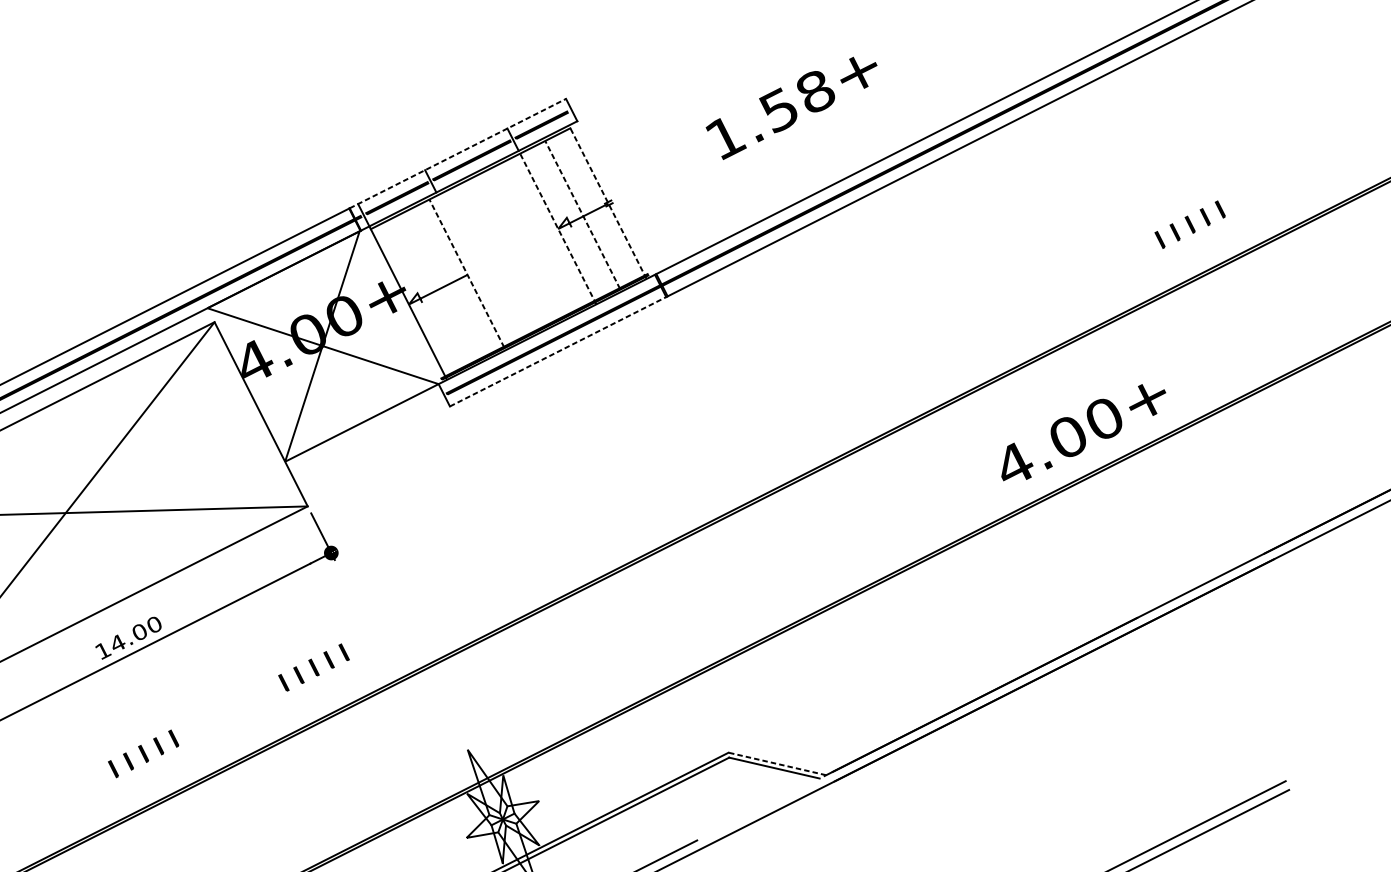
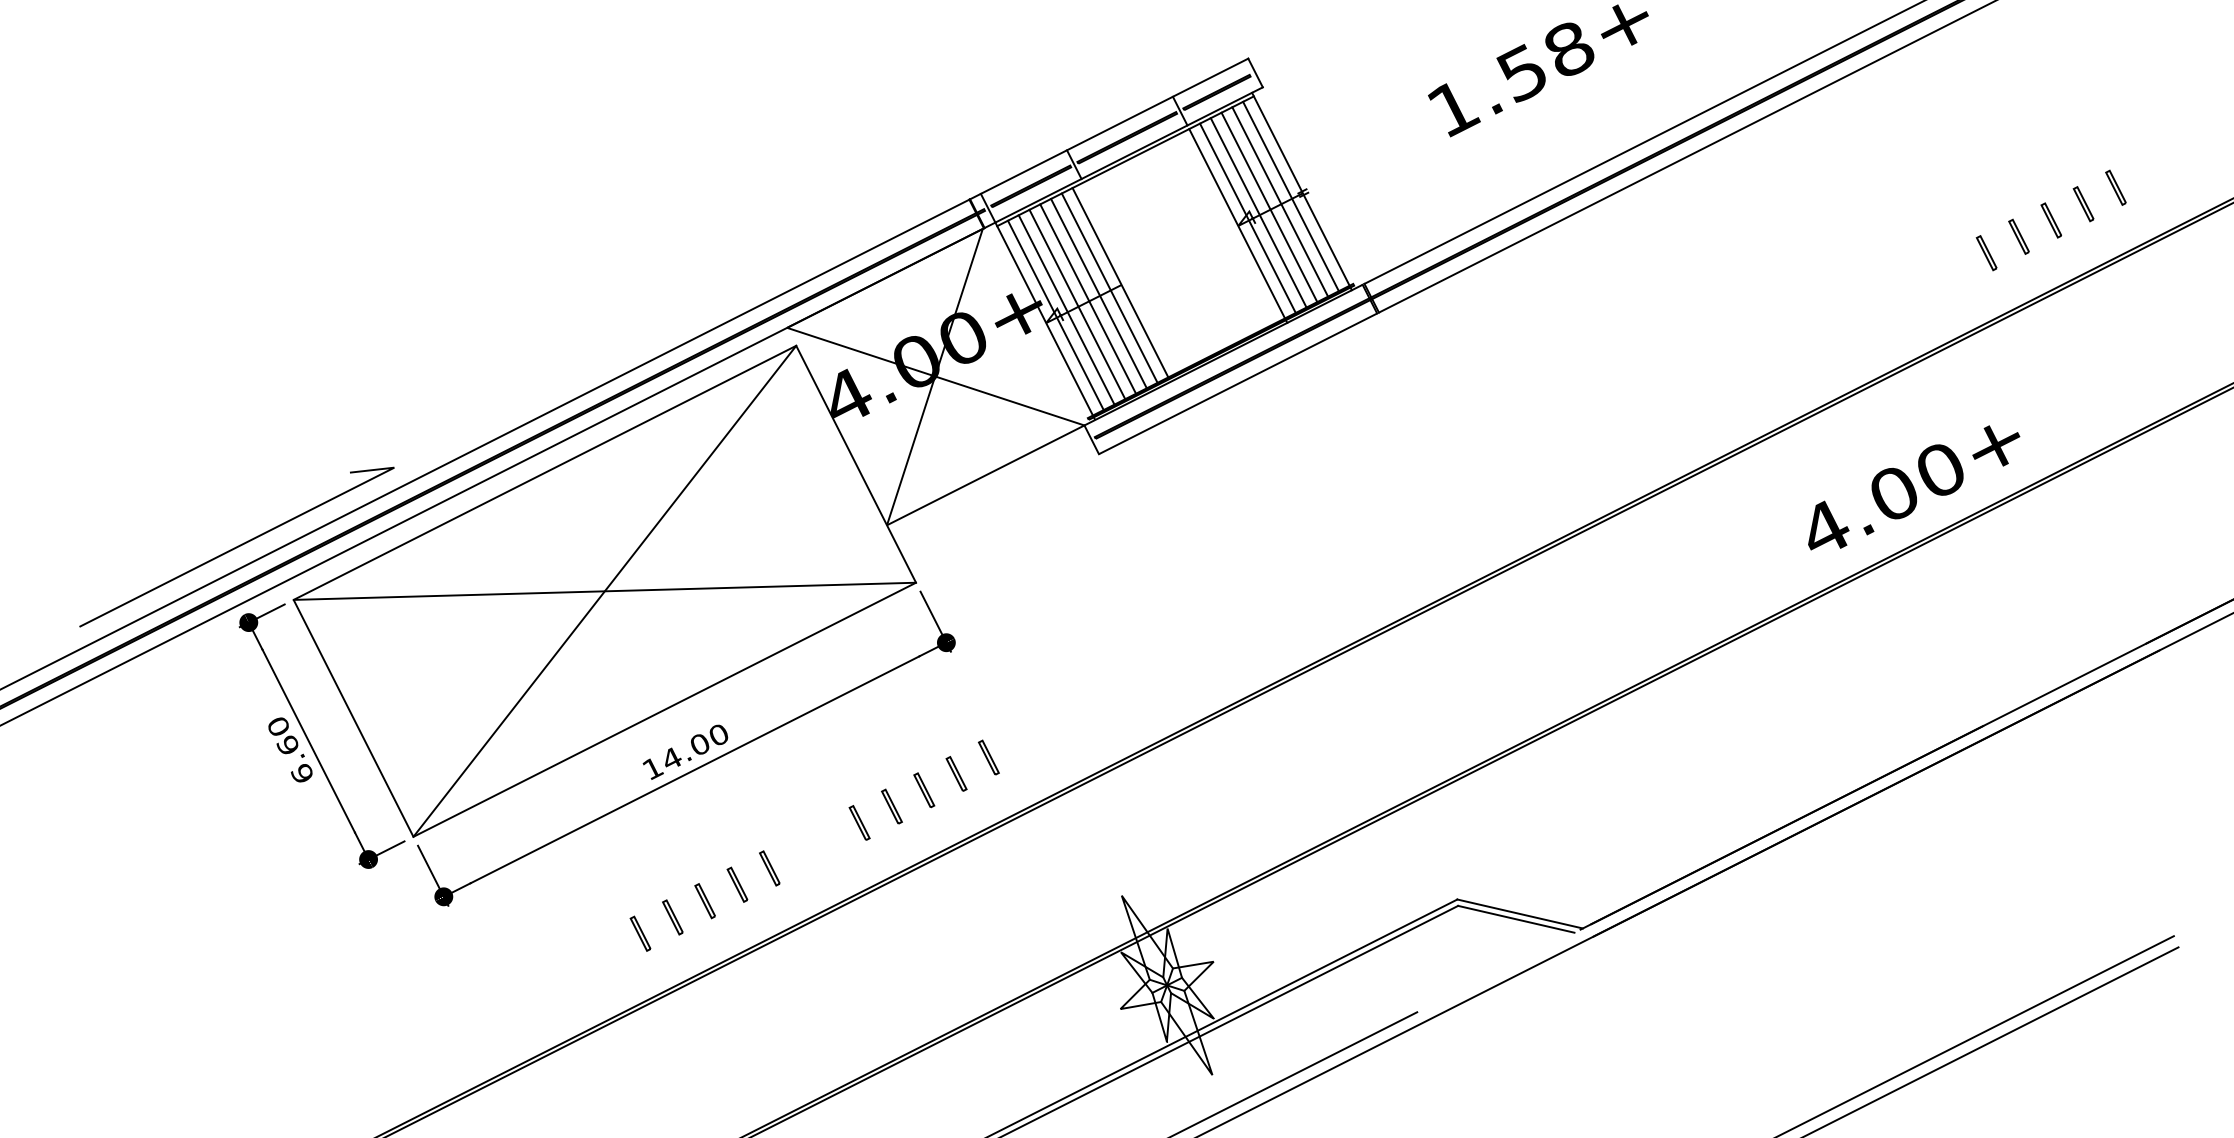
line: (458, 153) -> (1109, 128), dashed -> solid
line: (607, 202) -> (1301, 191), dashed -> solid
line: (599, 206) -> (1291, 196), added
line: (591, 210) -> (1280, 202), added
line: (582, 214) -> (1269, 207), dashed -> solid
line: (573, 219) -> (1258, 213), added
line: (566, 223) -> (1248, 218), added
part: (1189, 224) -> (2050, 220), size x1.67
line: (558, 229) -> (1238, 226), dashed -> solid
line: (466, 273) -> (1120, 283), dashed -> solid
line: (458, 277) -> (1109, 288), added
line: (450, 281) -> (1099, 293), added
line: (441, 286) -> (1088, 299), added
line: (433, 290) -> (1077, 304), added
line: (424, 294) -> (1066, 310), added
line: (416, 298) -> (1055, 315), added
line: (558, 351) -> (1238, 383), dashed -> solid
part: (313, 667) -> (923, 789), size x1.67
part: (143, 753) -> (704, 900), size x1.67
line: (776, 763) -> (1519, 913), dashed -> solid

